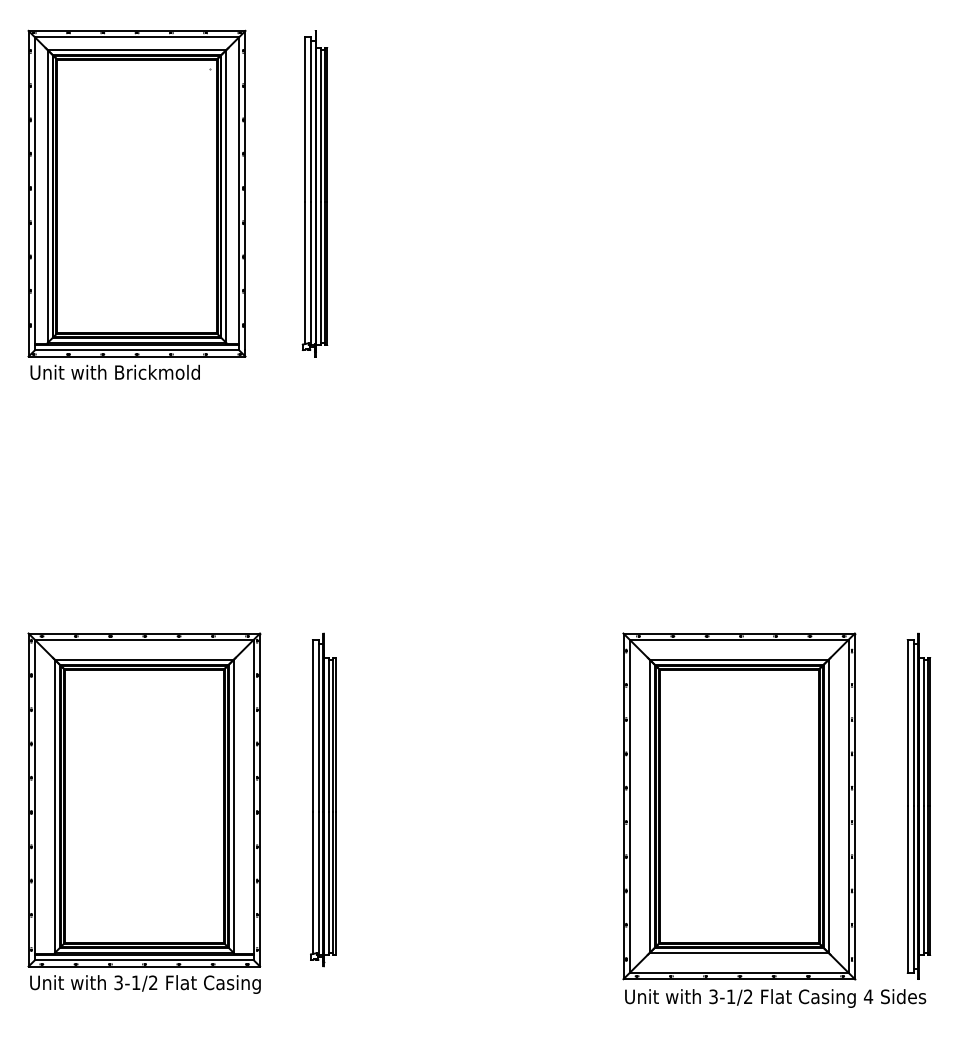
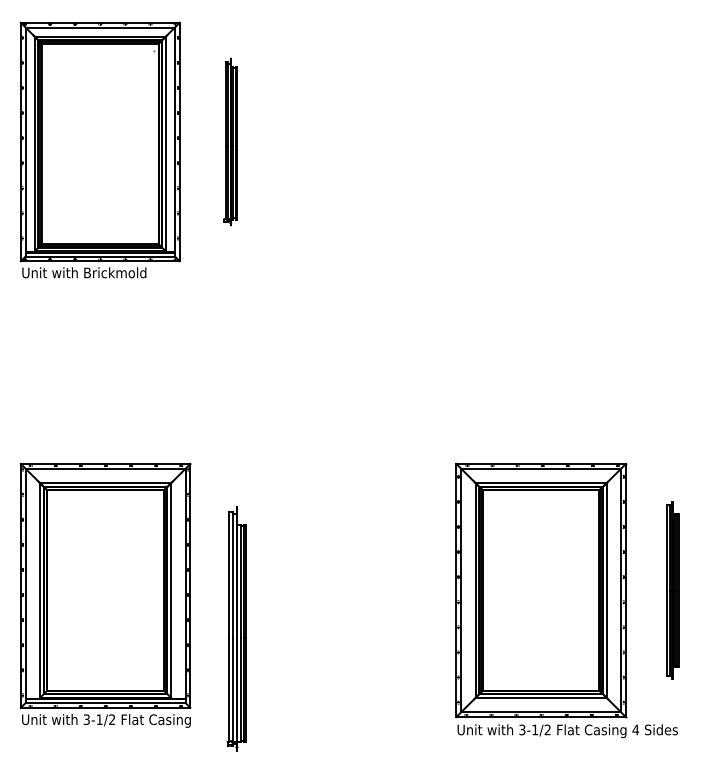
part: (314, 193) -> (230, 141), size x0.7
part: (323, 799) -> (236, 628), moved
part: (918, 806) -> (672, 590), size x0.7

